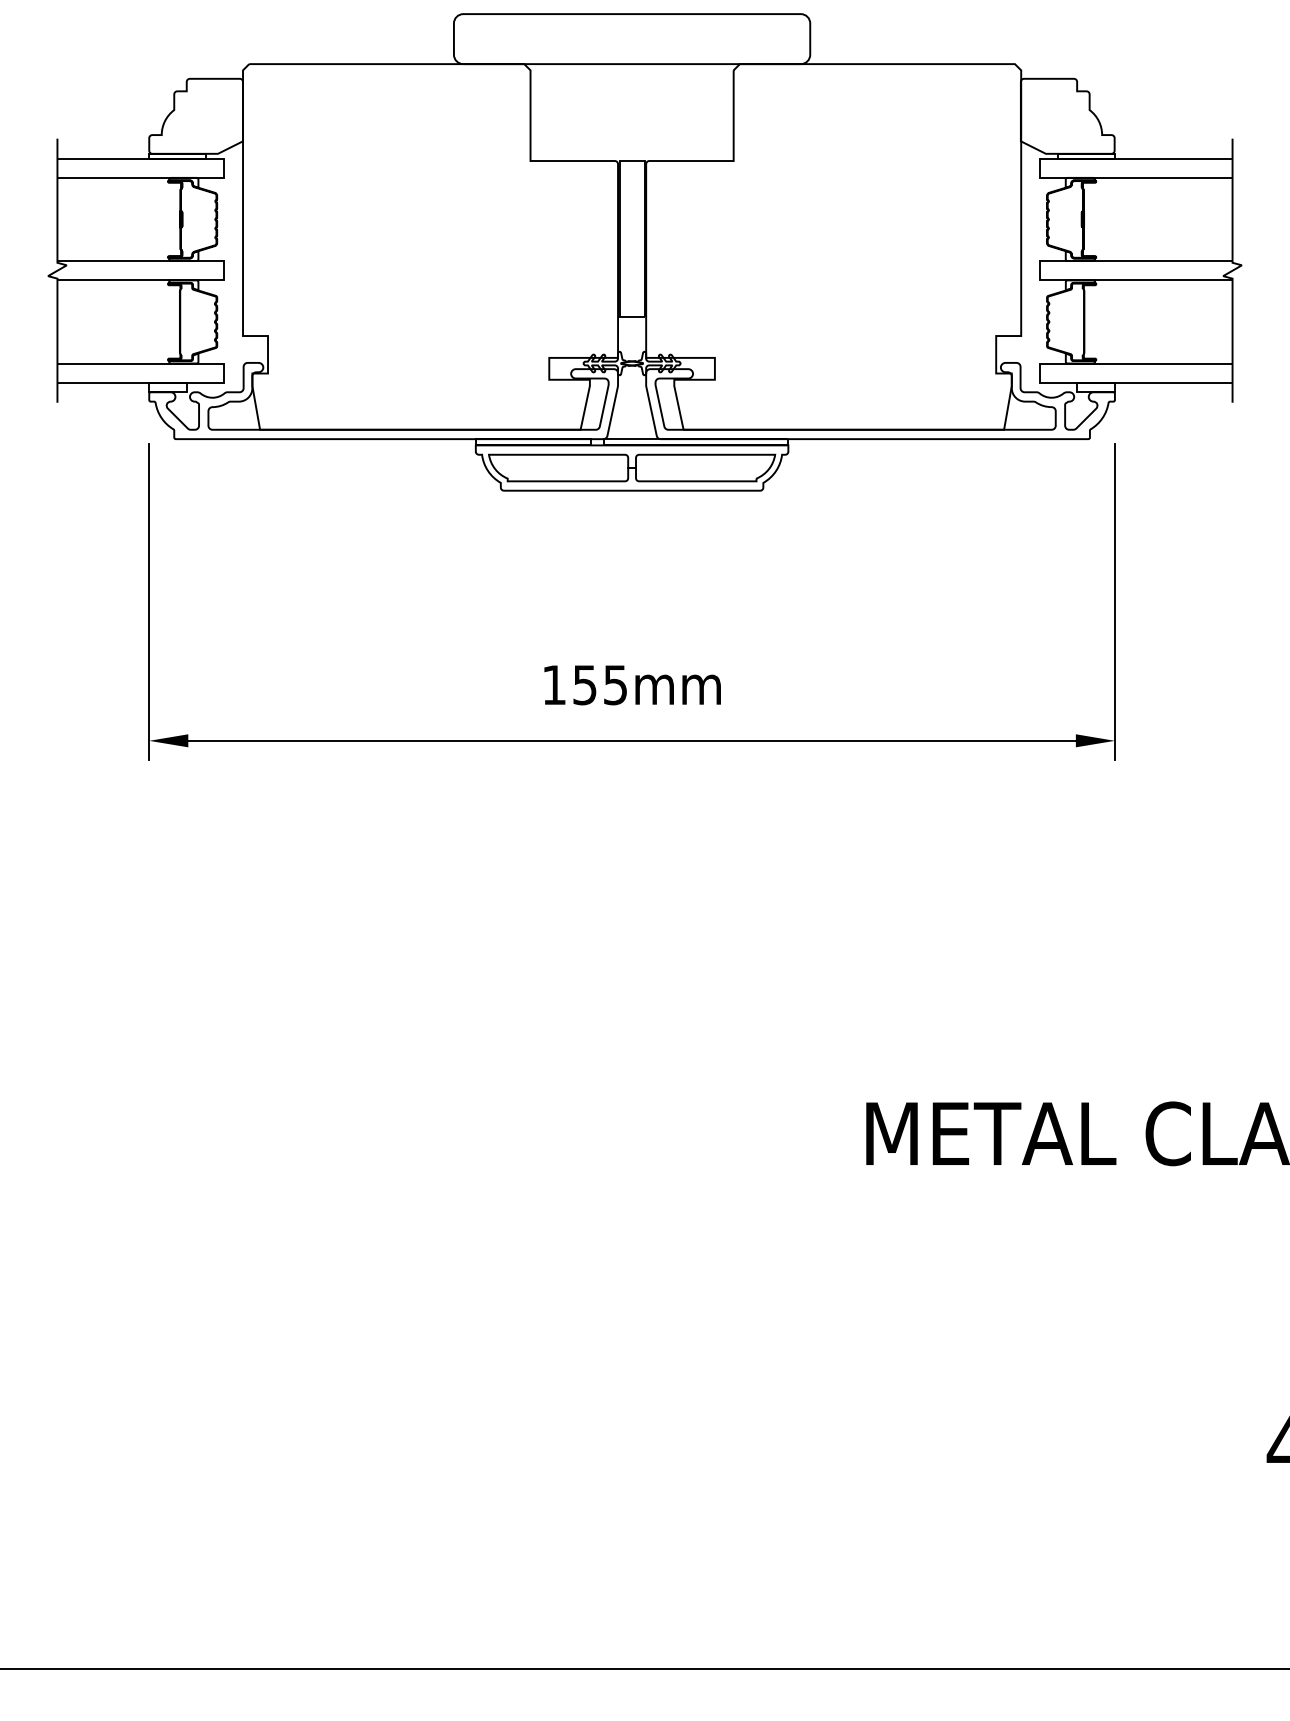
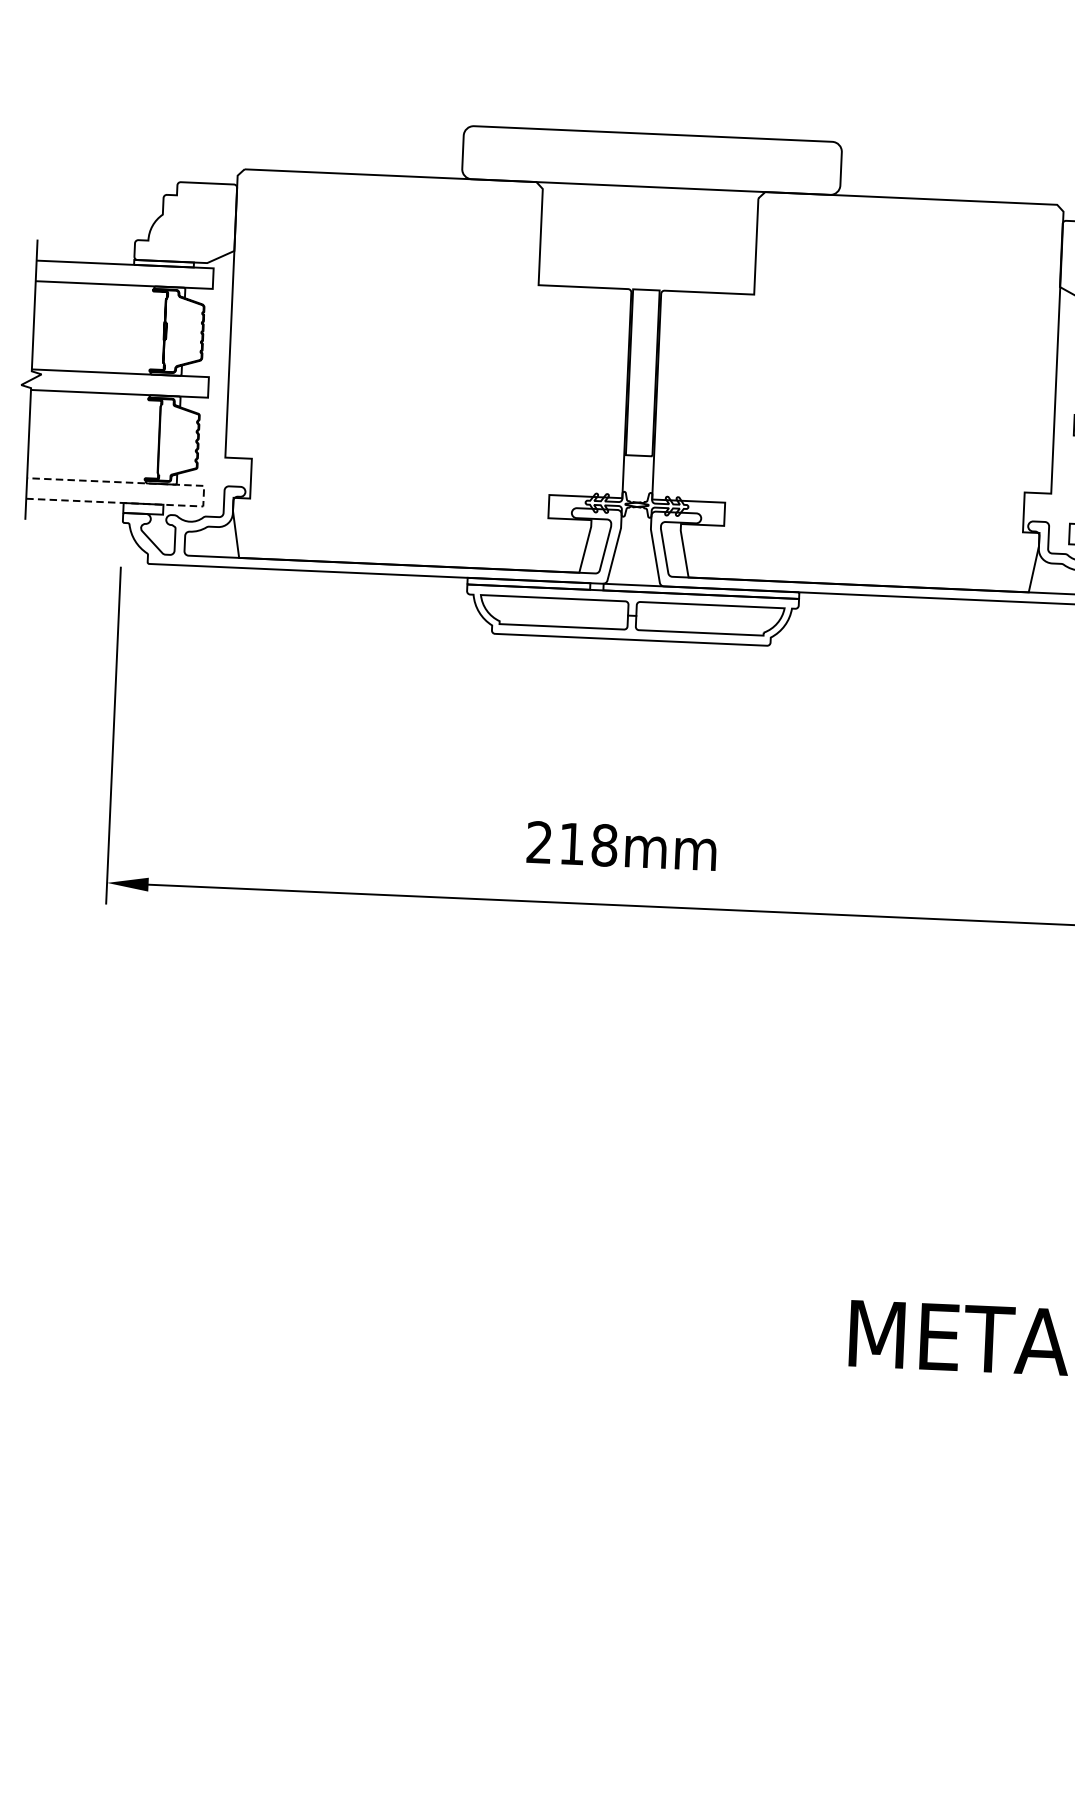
line: (224, 373) -> (203, 496), solid -> dashed
text: (584, 685) -> (571, 844), 155mm -> 218mm

